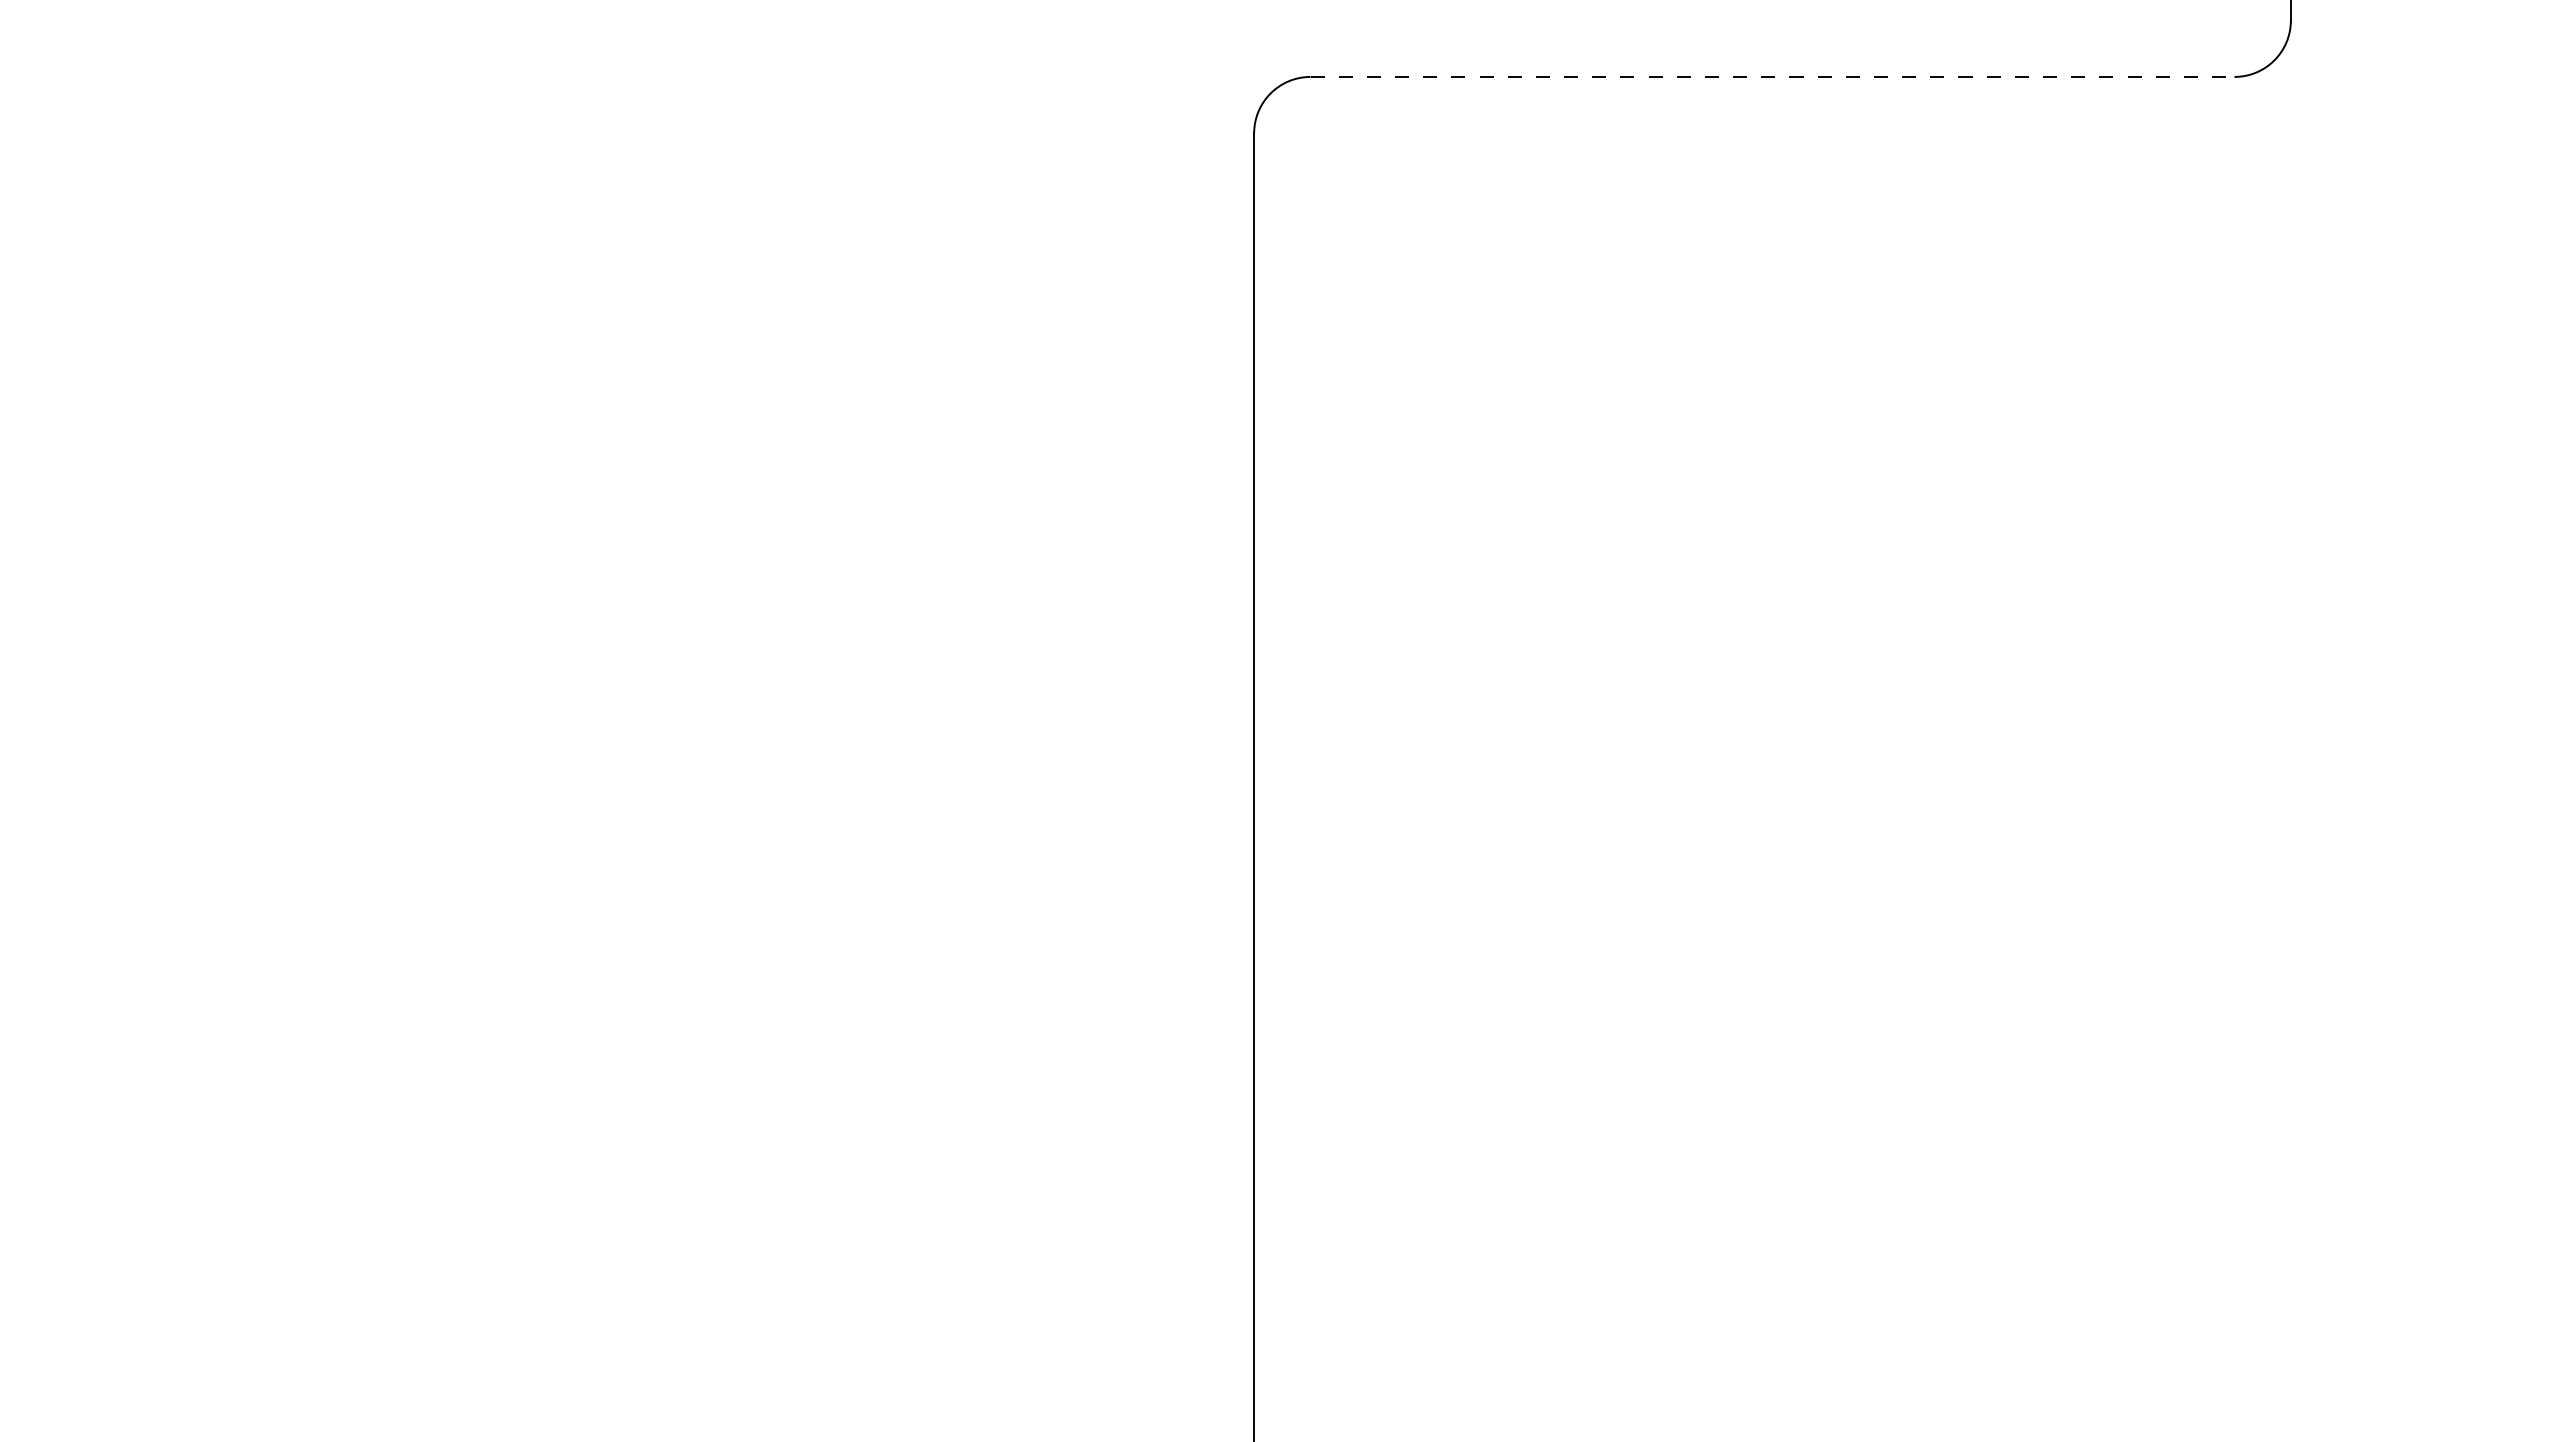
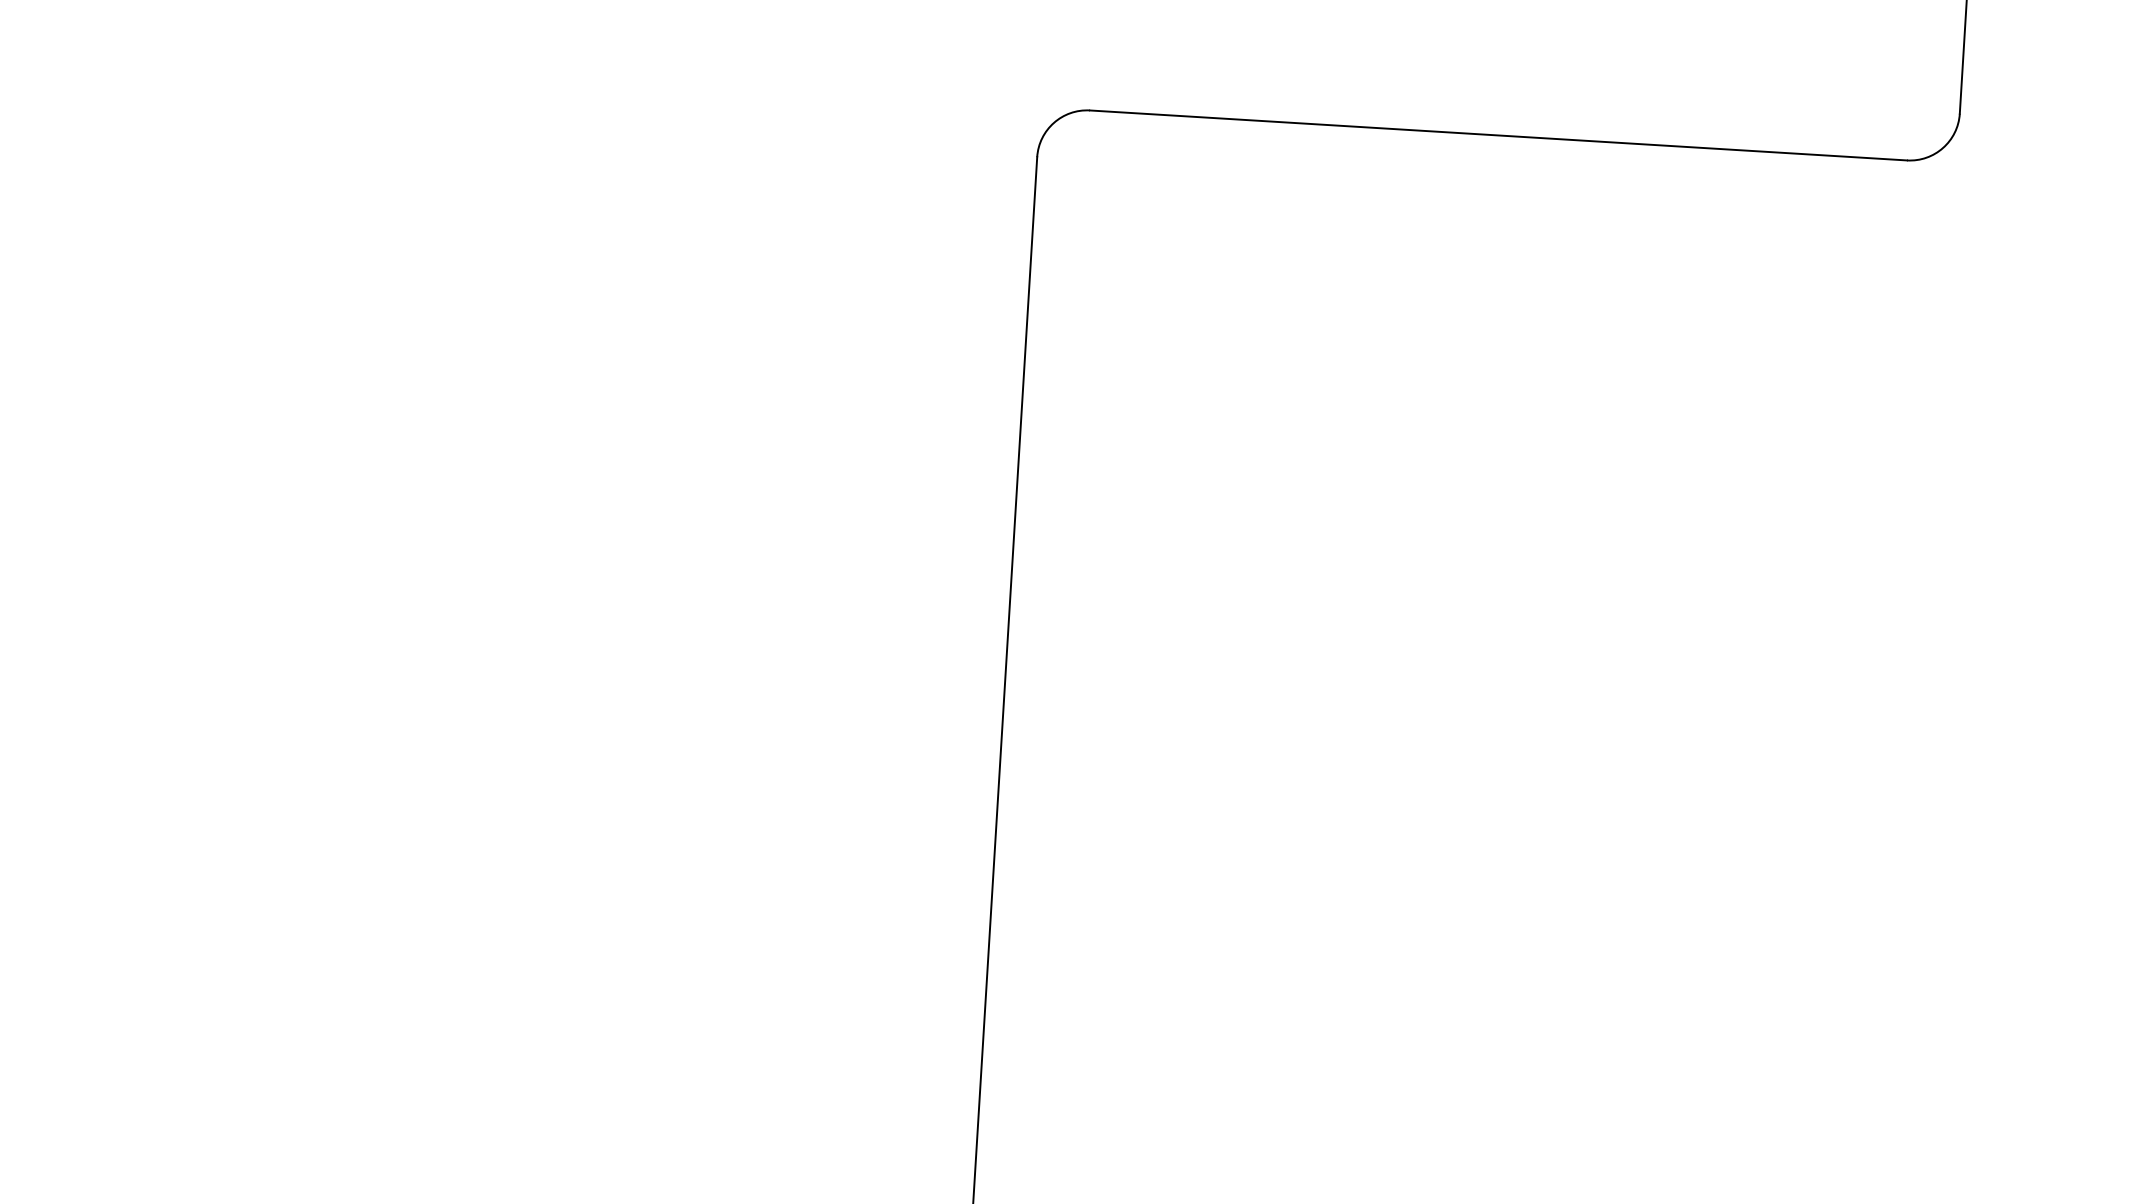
line: (1773, 76) -> (1499, 135), dashed -> solid

